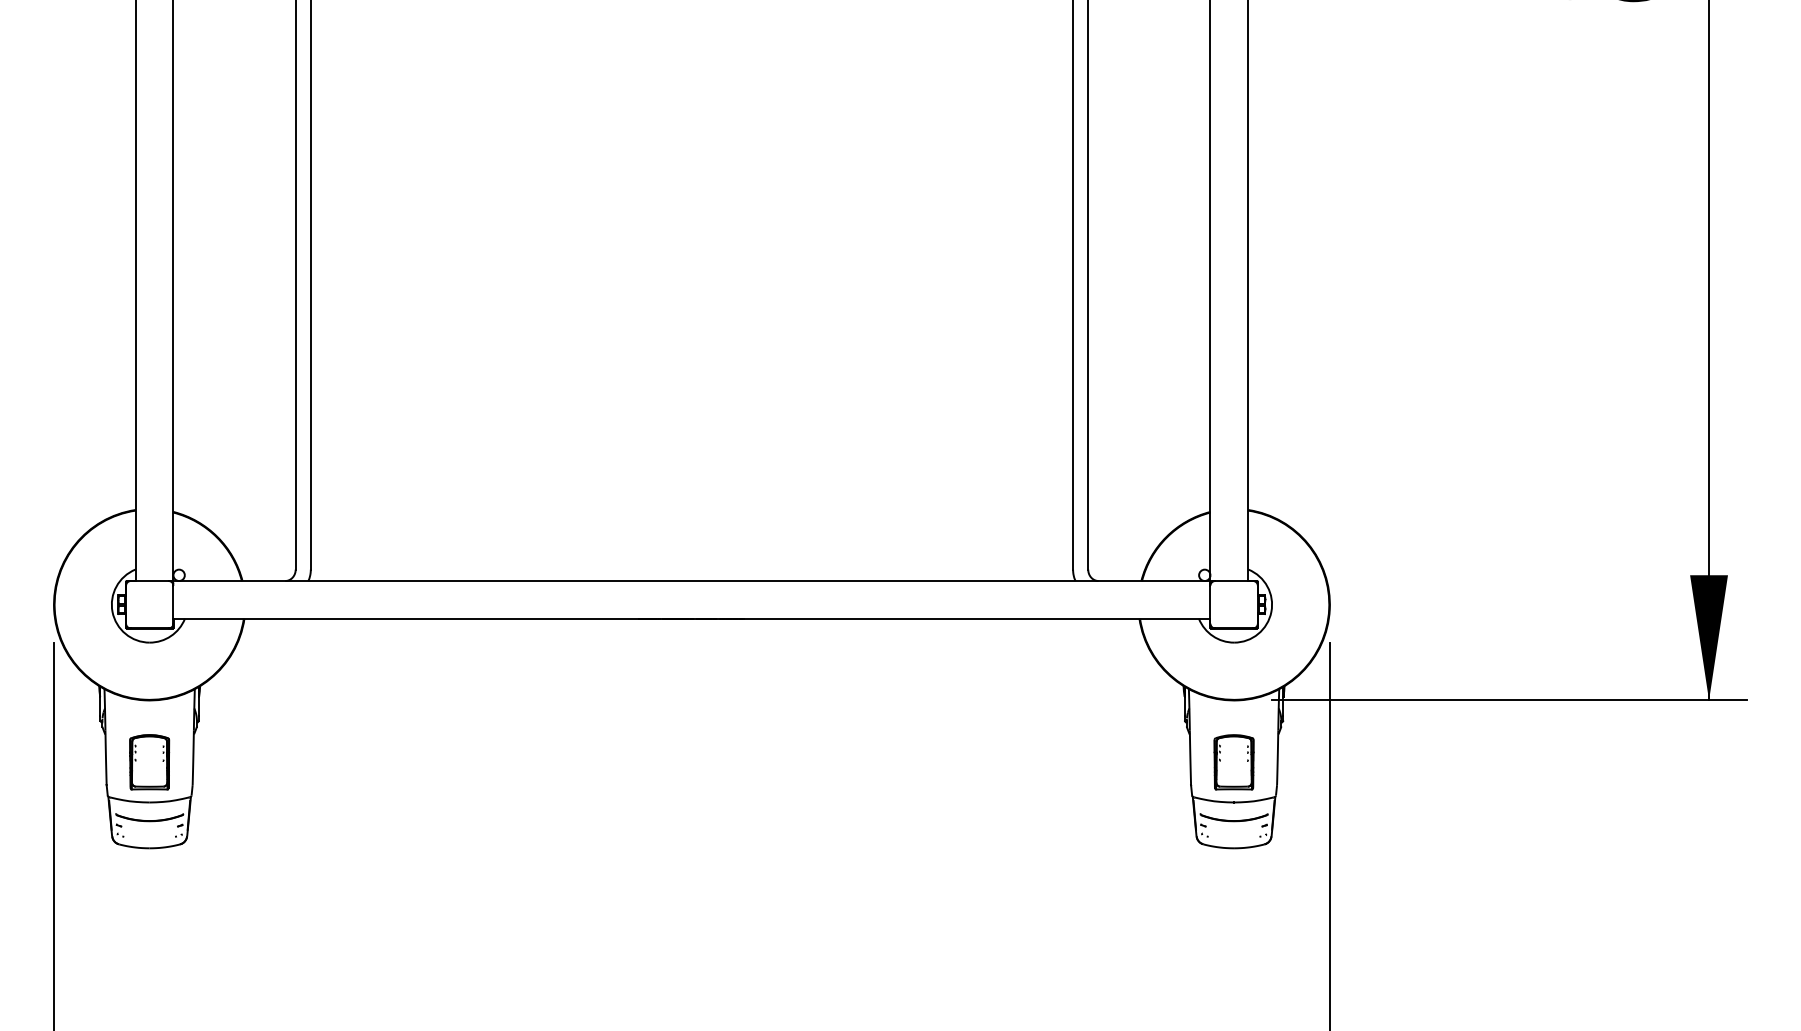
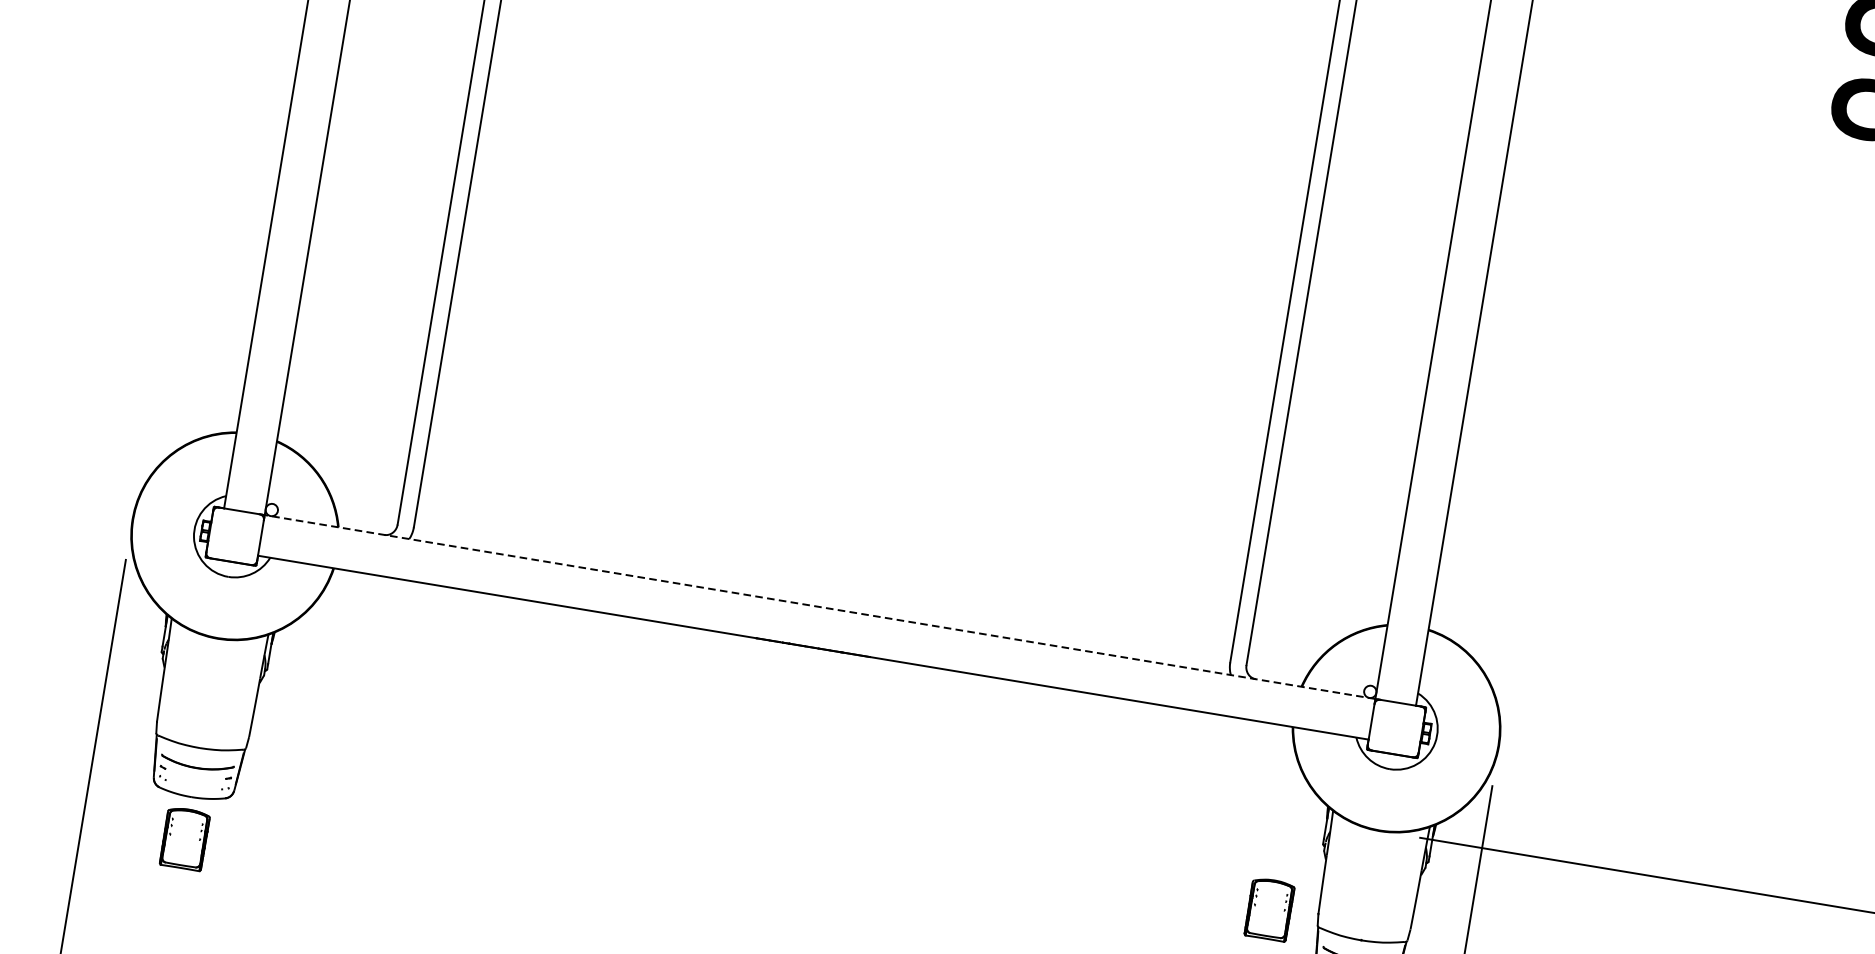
line: (691, 581) -> (819, 607), solid -> dashed
part: (149, 762) -> (184, 839), moved
part: (1233, 762) -> (1269, 909), moved

